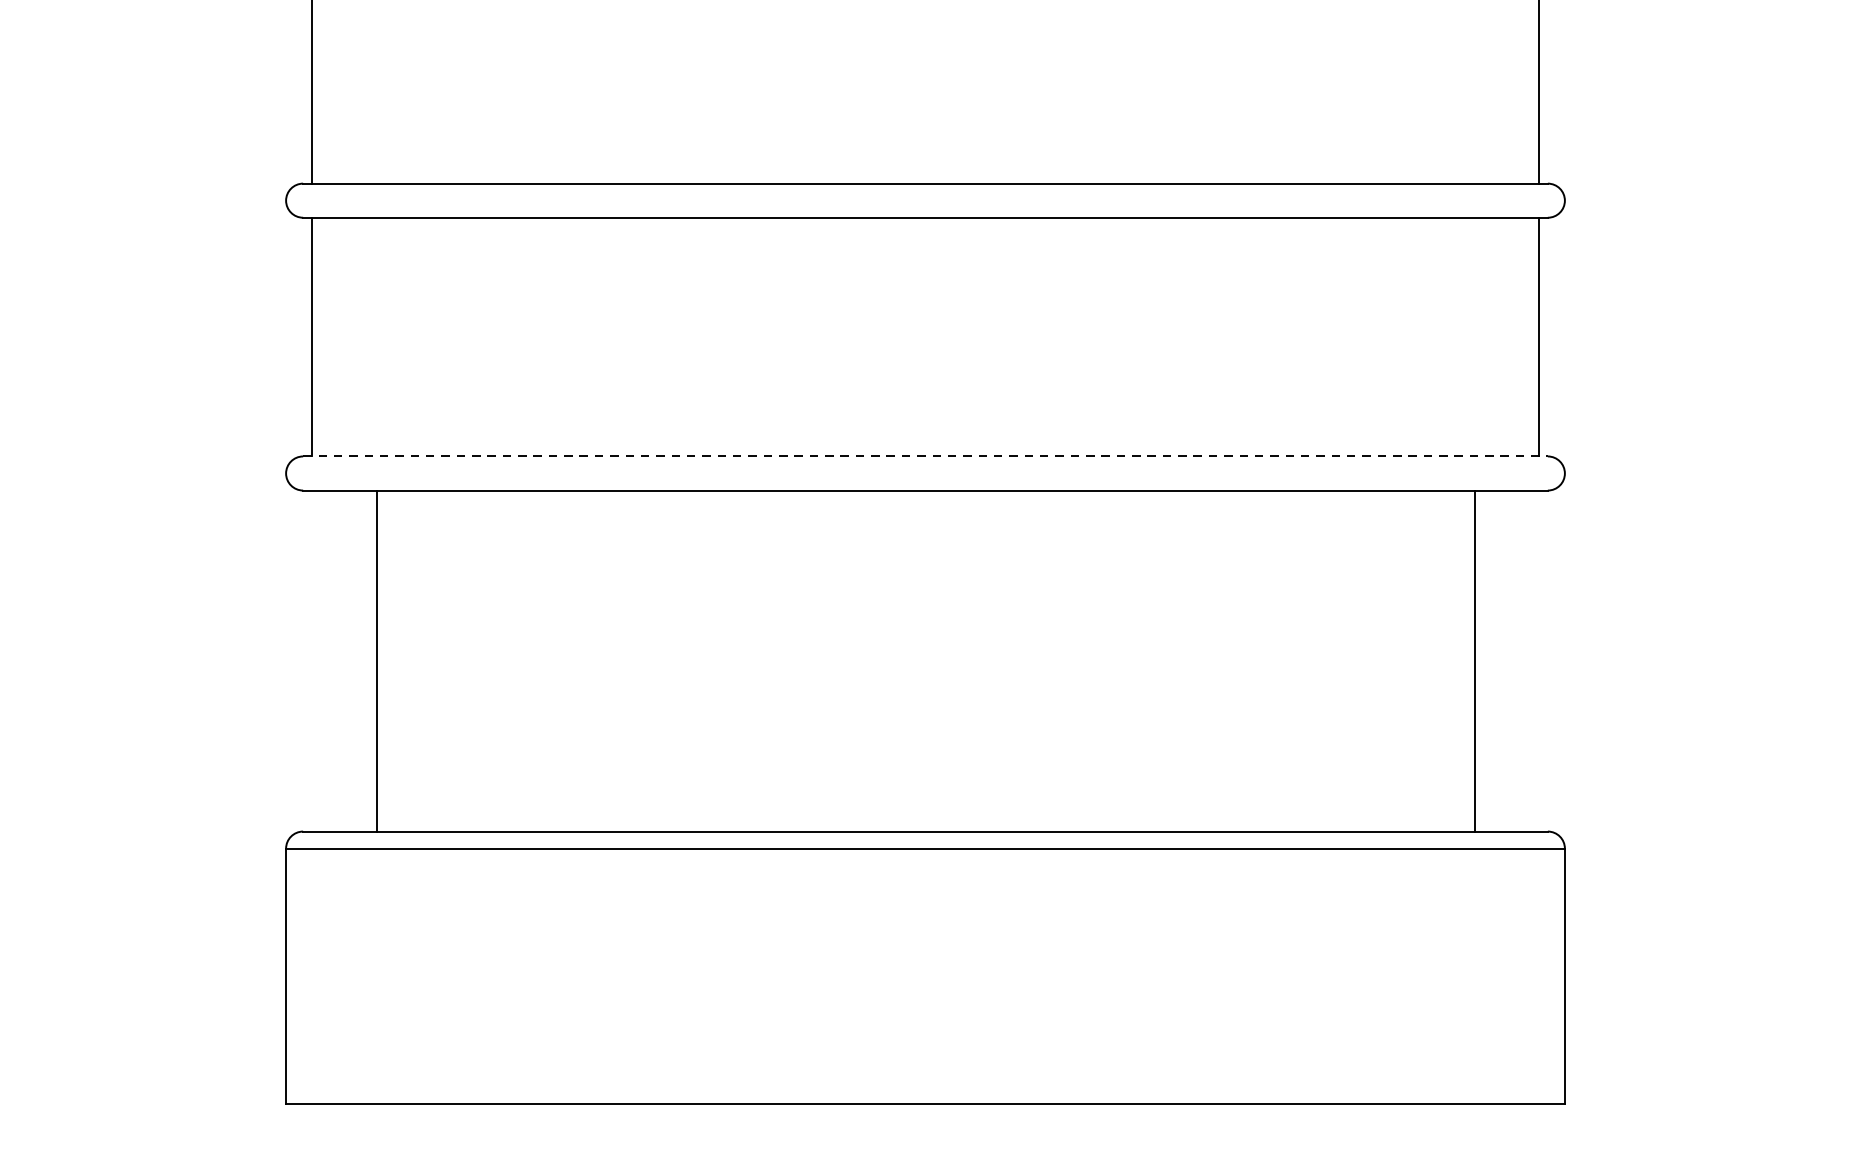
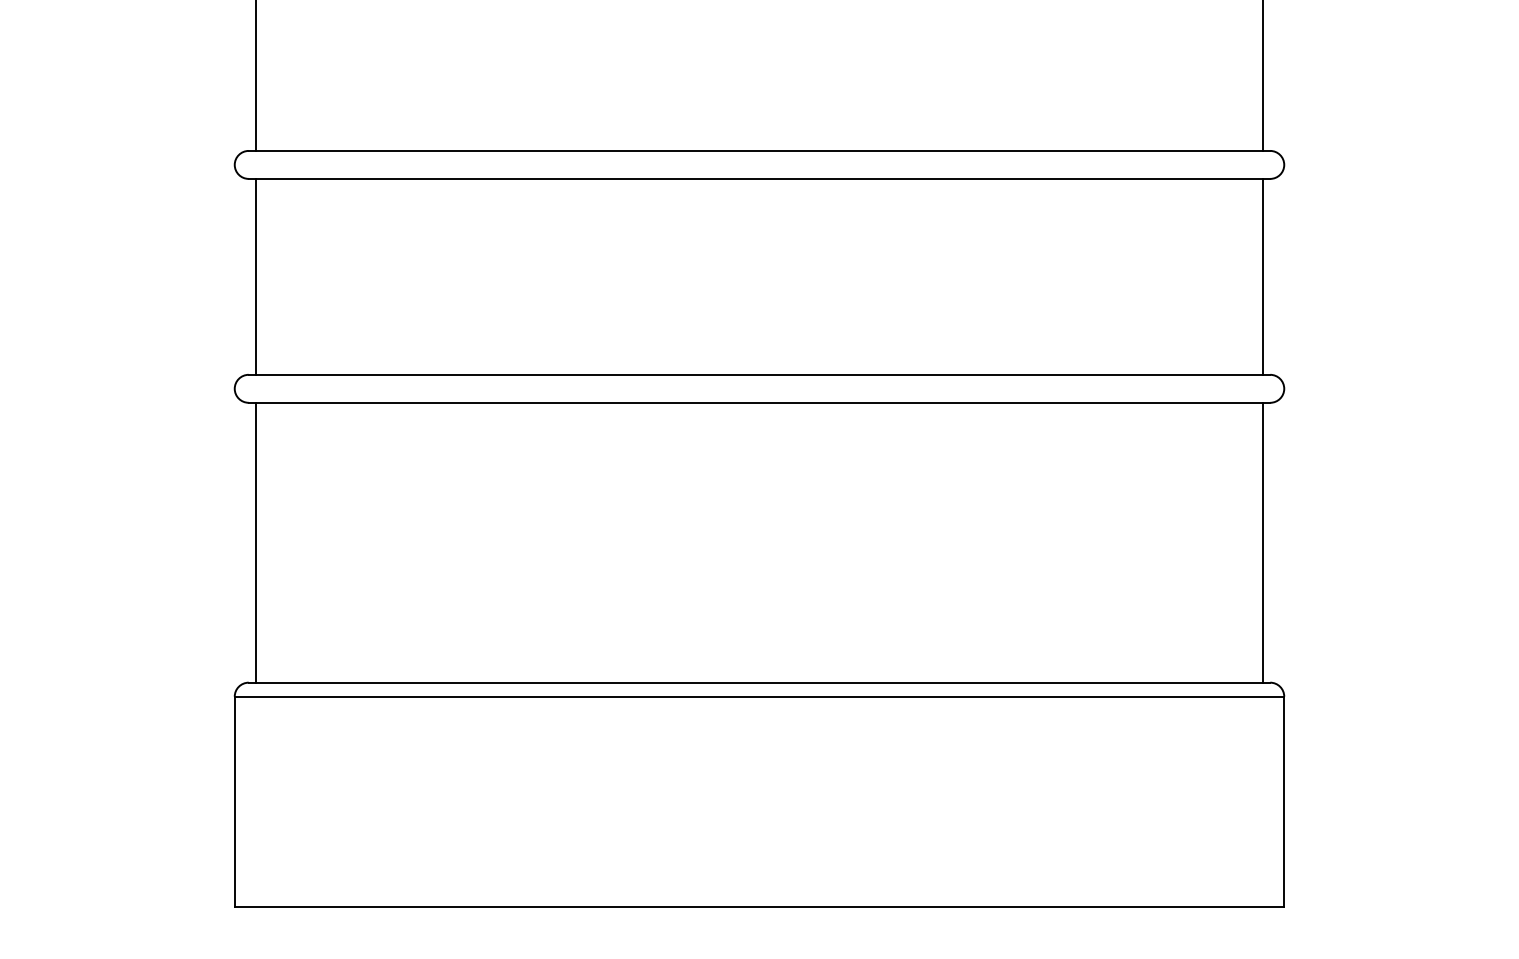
line: (925, 456) -> (759, 374), dashed -> solid
line: (377, 660) -> (255, 542), moved
line: (1475, 660) -> (1263, 542), moved

